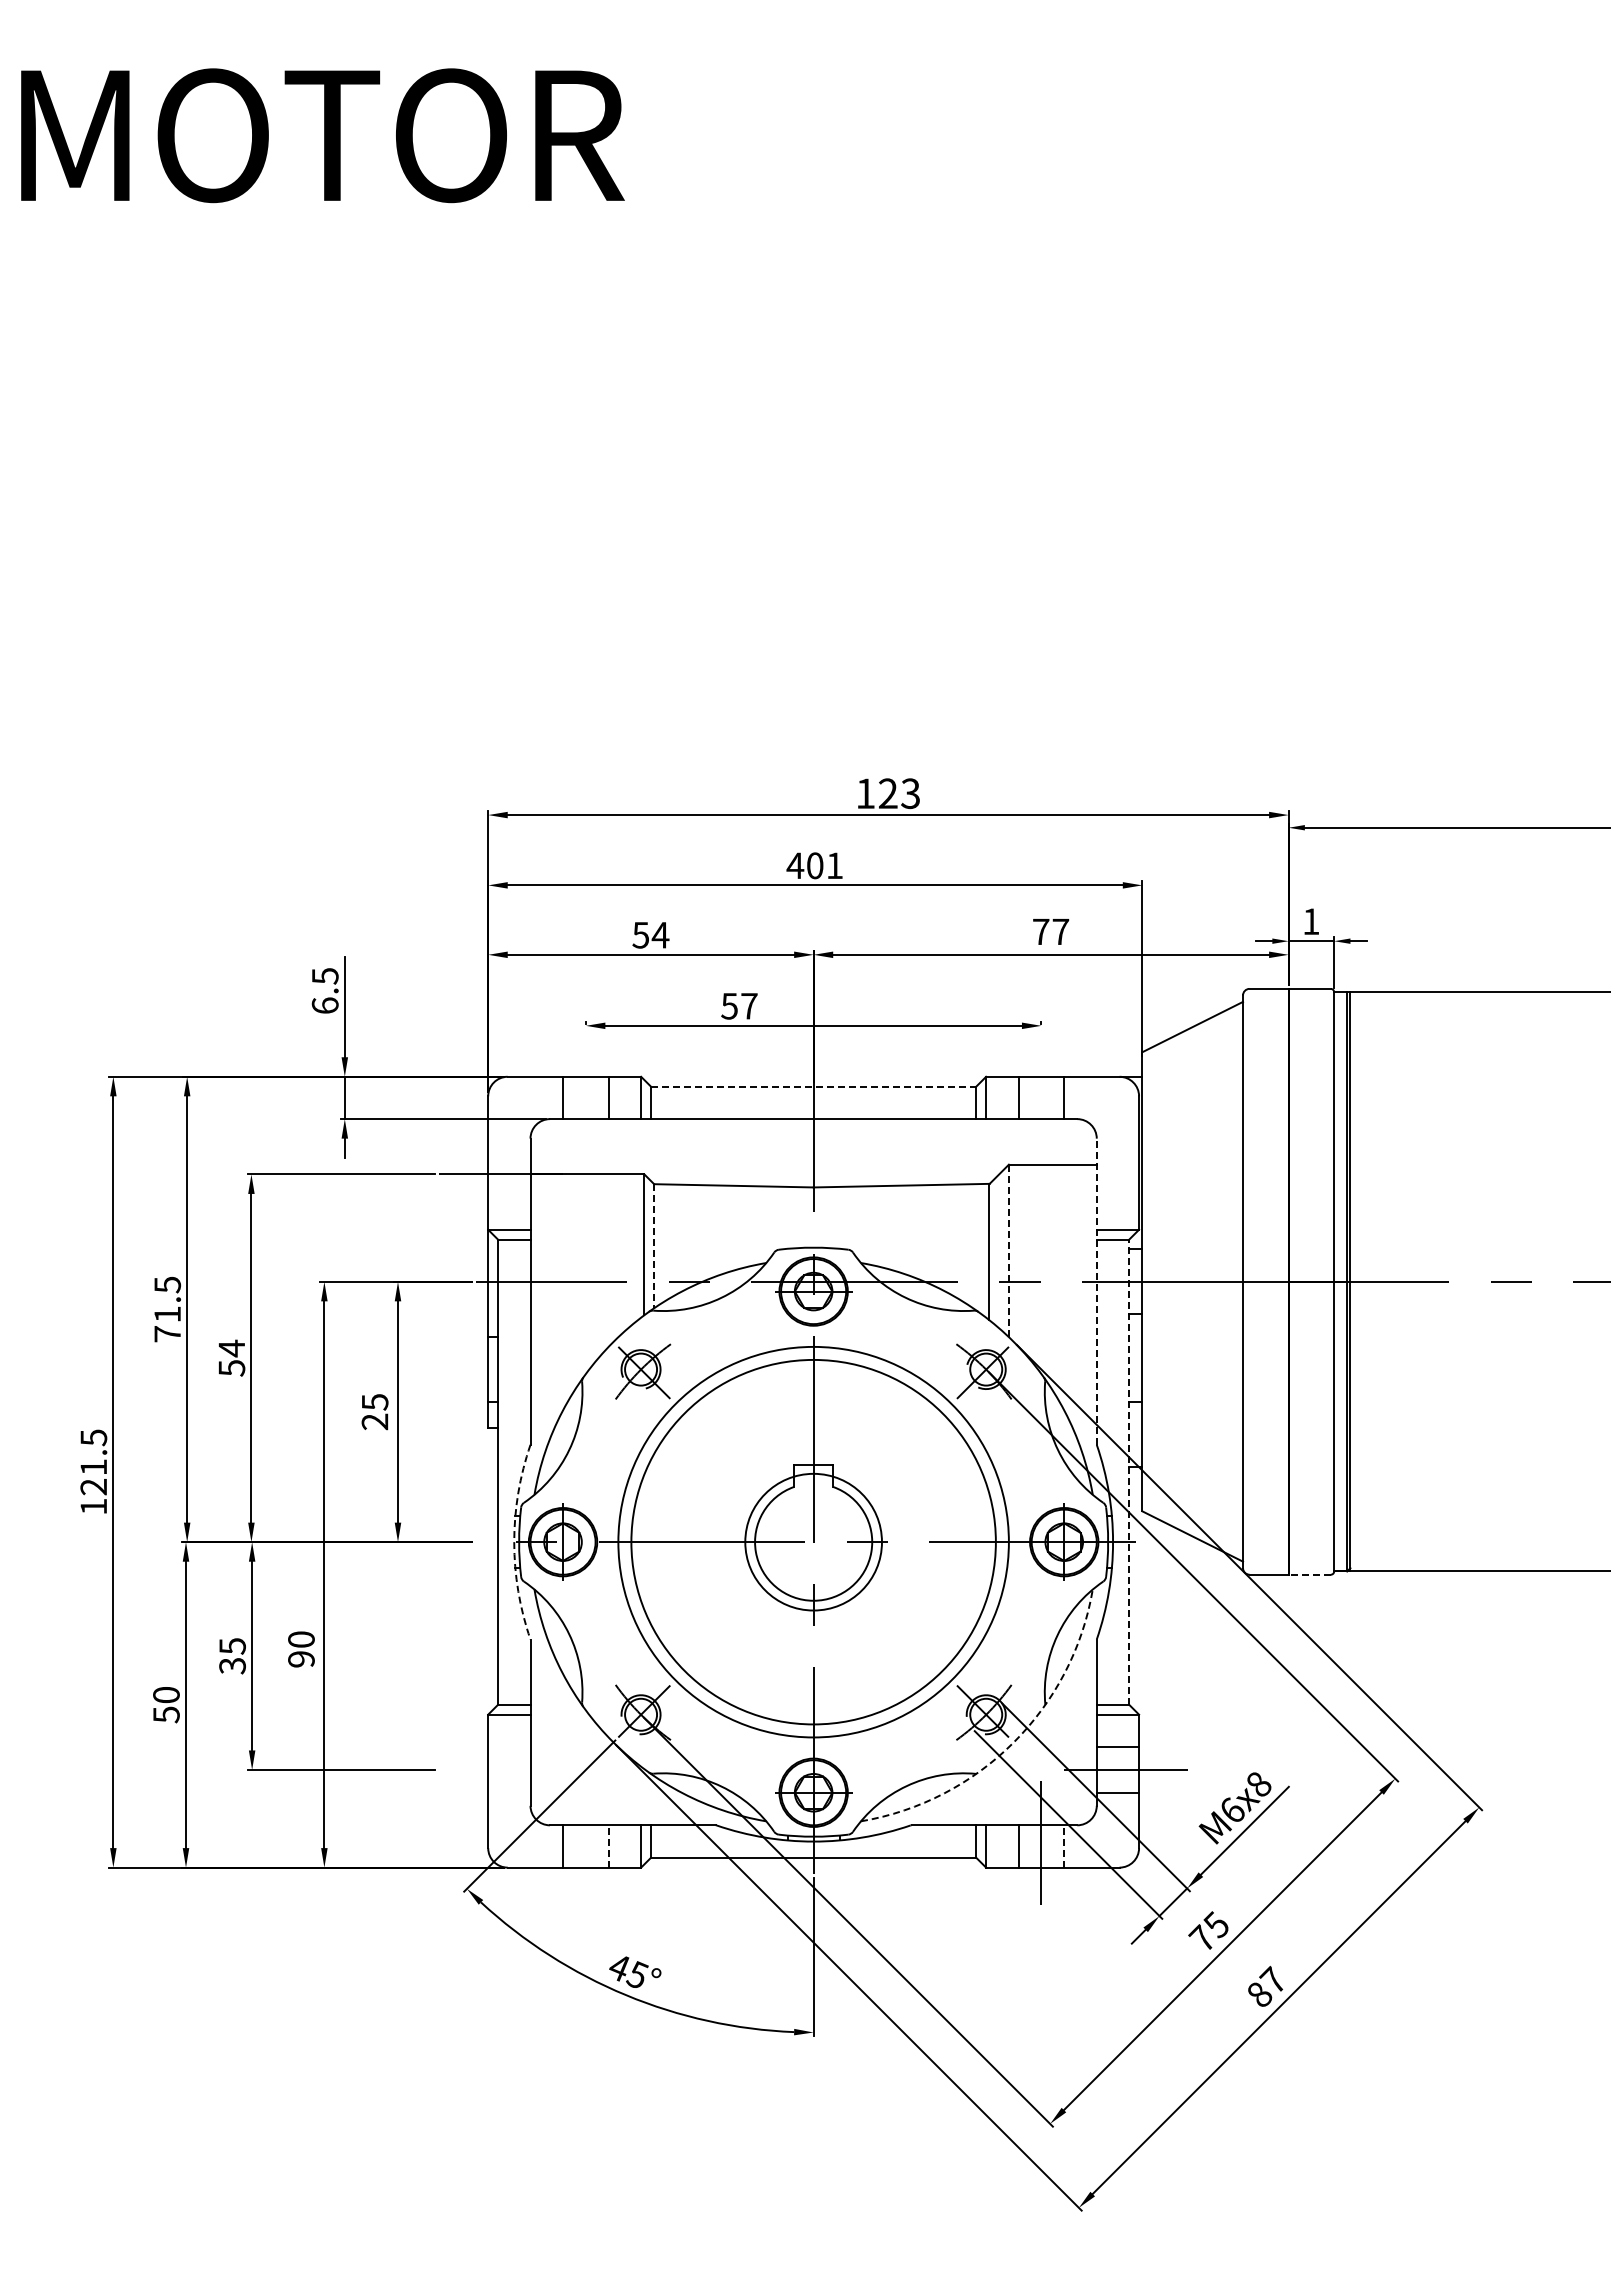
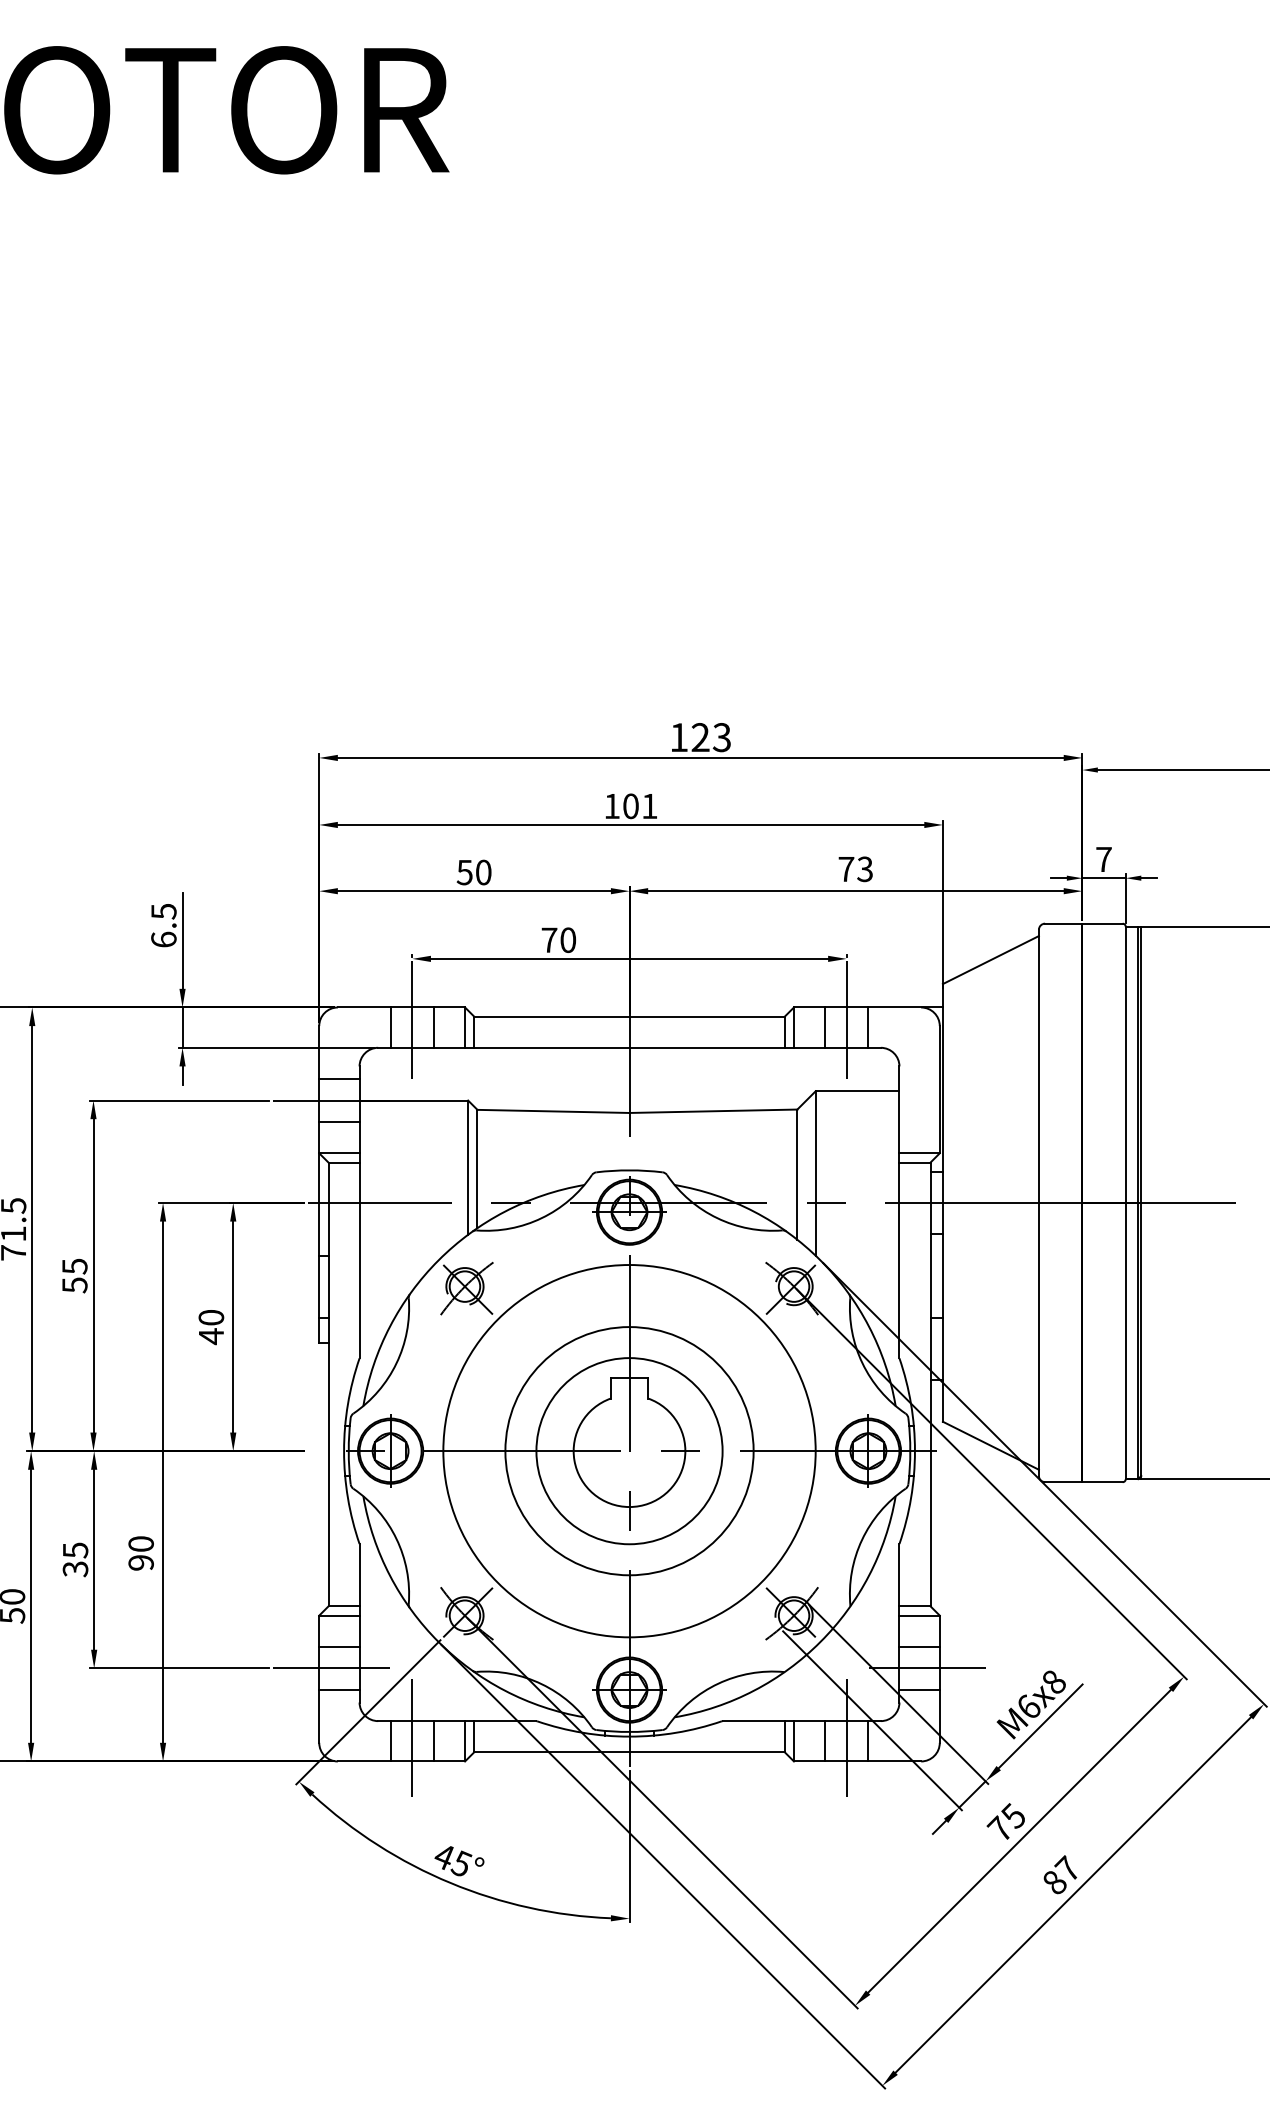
text: (795, 865) -> (612, 806), 401 -> 101
text: (1311, 921) -> (1104, 859), 1 -> 7
text: (1060, 931) -> (864, 868), 77 -> 73
text: (660, 934) -> (483, 871), 54 -> 50
text: (739, 1005) -> (558, 939), 57 -> 70
line: (813, 1086) -> (629, 1016), dashed -> solid
line: (585, 1089) -> (412, 1019), added
line: (1041, 1089) -> (846, 1019), added
line: (509, 1151) -> (339, 1078), added
line: (509, 1197) -> (339, 1122), added
line: (654, 1246) -> (477, 1169), dashed -> solid
line: (1008, 1251) -> (815, 1174), dashed -> solid
line: (1096, 1291) -> (899, 1212), dashed -> solid
text: (231, 1348) -> (74, 1266), 54 -> 55
text: (374, 1412) -> (210, 1327), 25 -> 40
line: (1129, 1472) -> (930, 1384), dashed -> solid
circle: (813, 1541) -> (629, 1450), size x1.43
arc: (514, 1542) -> (344, 1451), dashed -> solid
circle: (813, 1542) -> (629, 1451), size x0.71
line: (1309, 1574) -> (1102, 1481), dashed -> solid
arc: (1013, 1742) -> (820, 1642), dashed -> solid
line: (509, 1747) -> (339, 1646), added
line: (500, 1770) -> (330, 1668), added
line: (509, 1792) -> (339, 1689), added
line: (585, 1842) -> (412, 1737), added
line: (608, 1845) -> (433, 1740), dashed -> solid
line: (1064, 1845) -> (868, 1740), dashed -> solid

